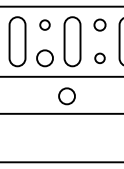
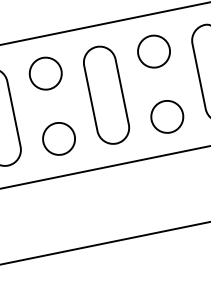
circle: (44, 24) -> (44, 72), size x1.67
circle: (99, 24) -> (152, 50), size x1.43
circle: (99, 58) -> (166, 117), size x1.67
circle: (66, 96) -> (116, 205), removed

